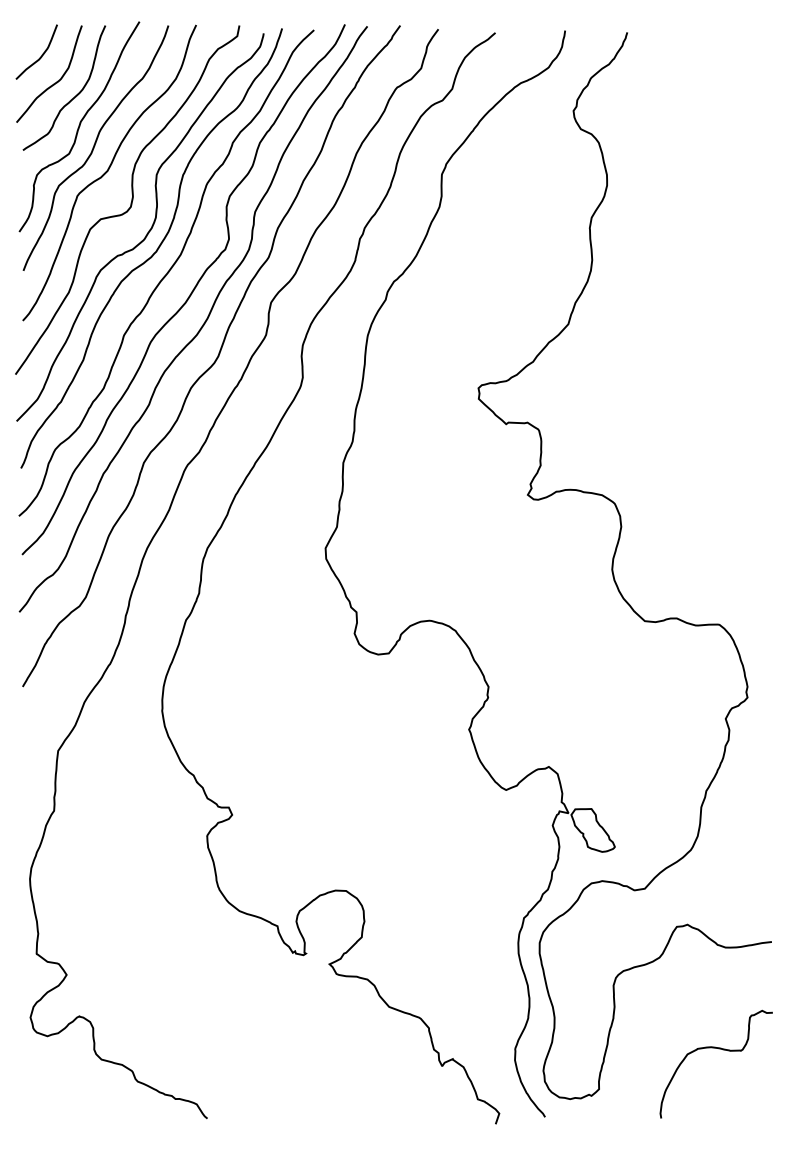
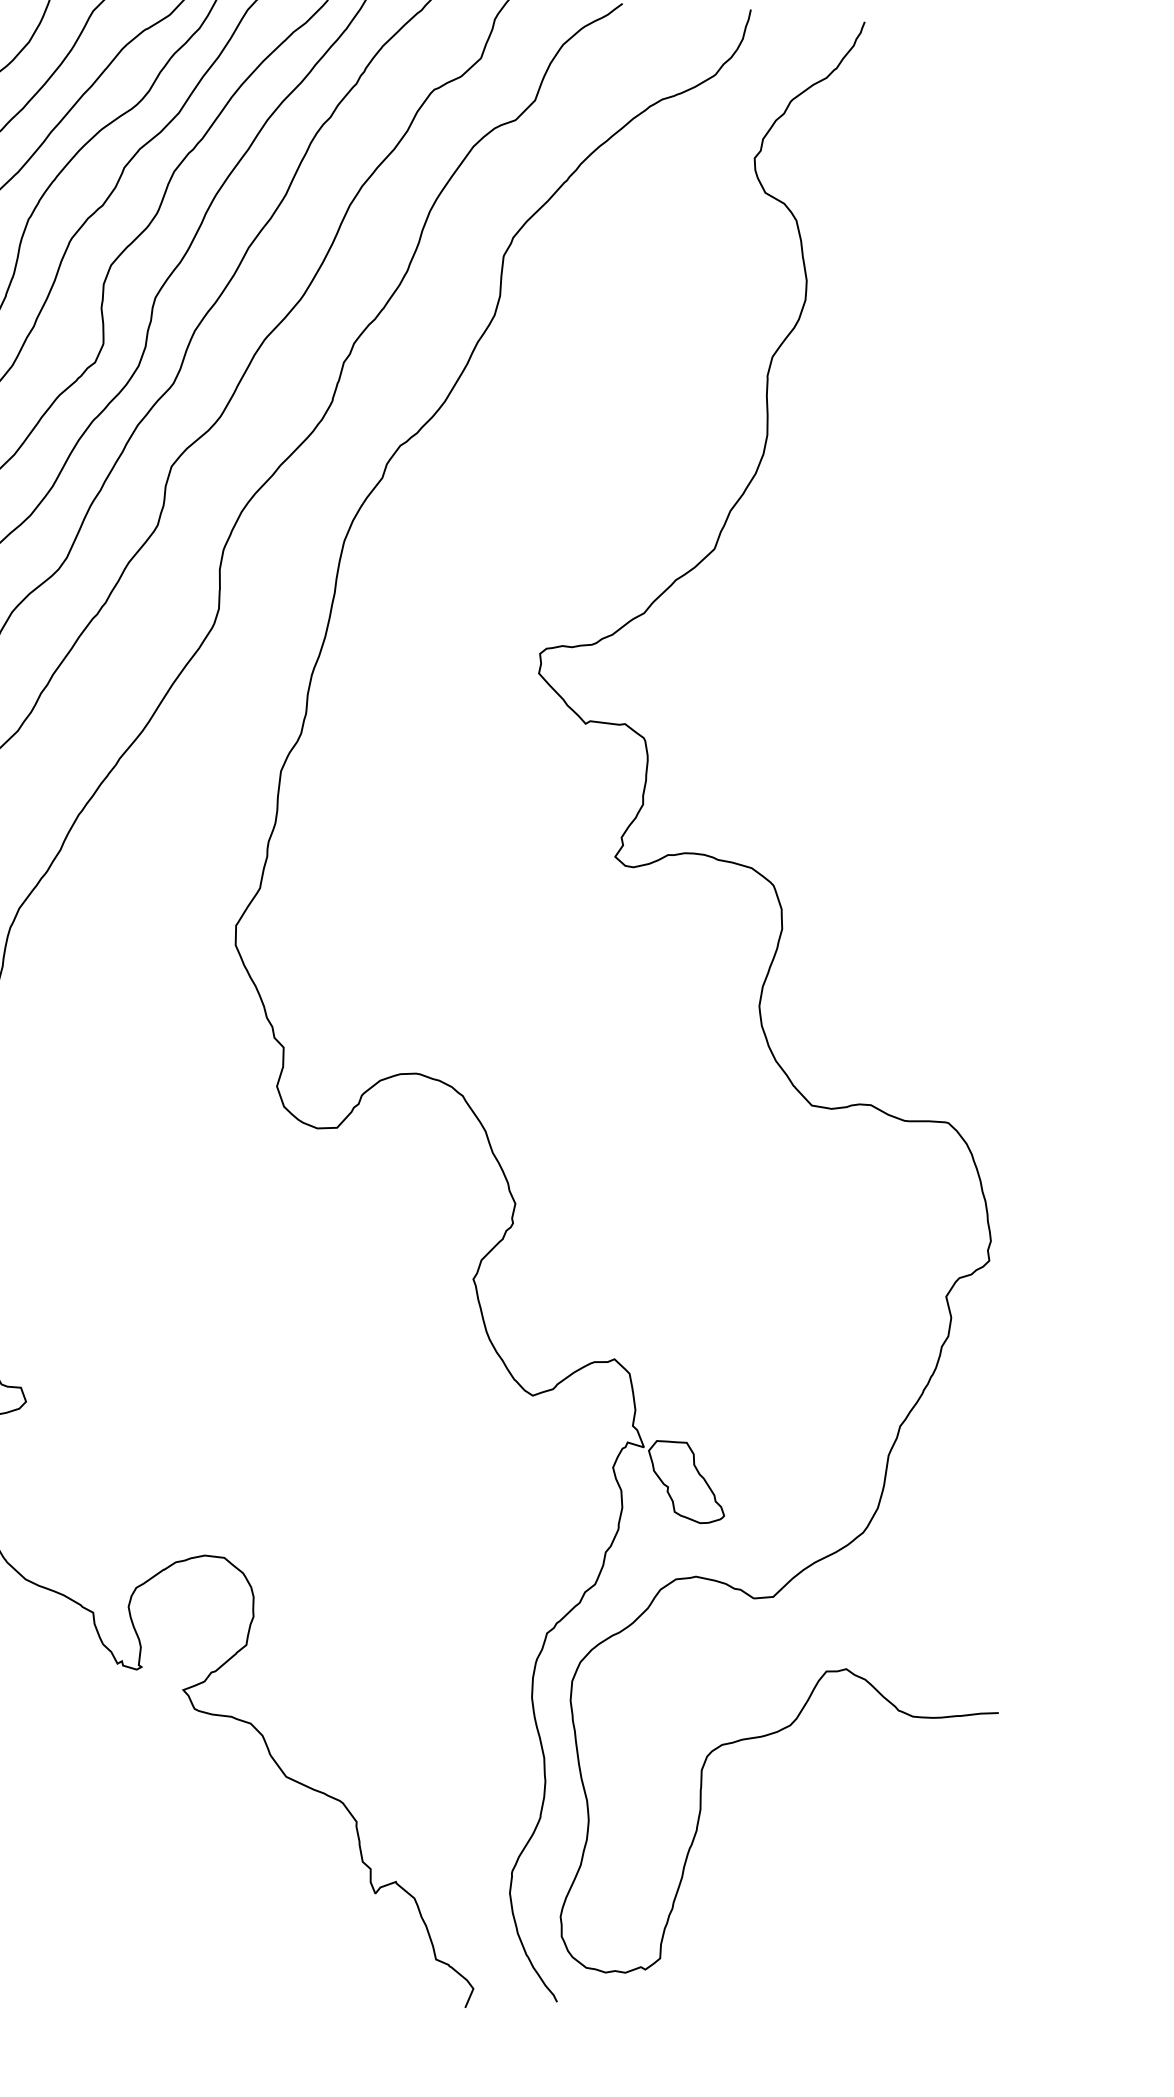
curve: (718, 1049) -> (885, 1902), removed

